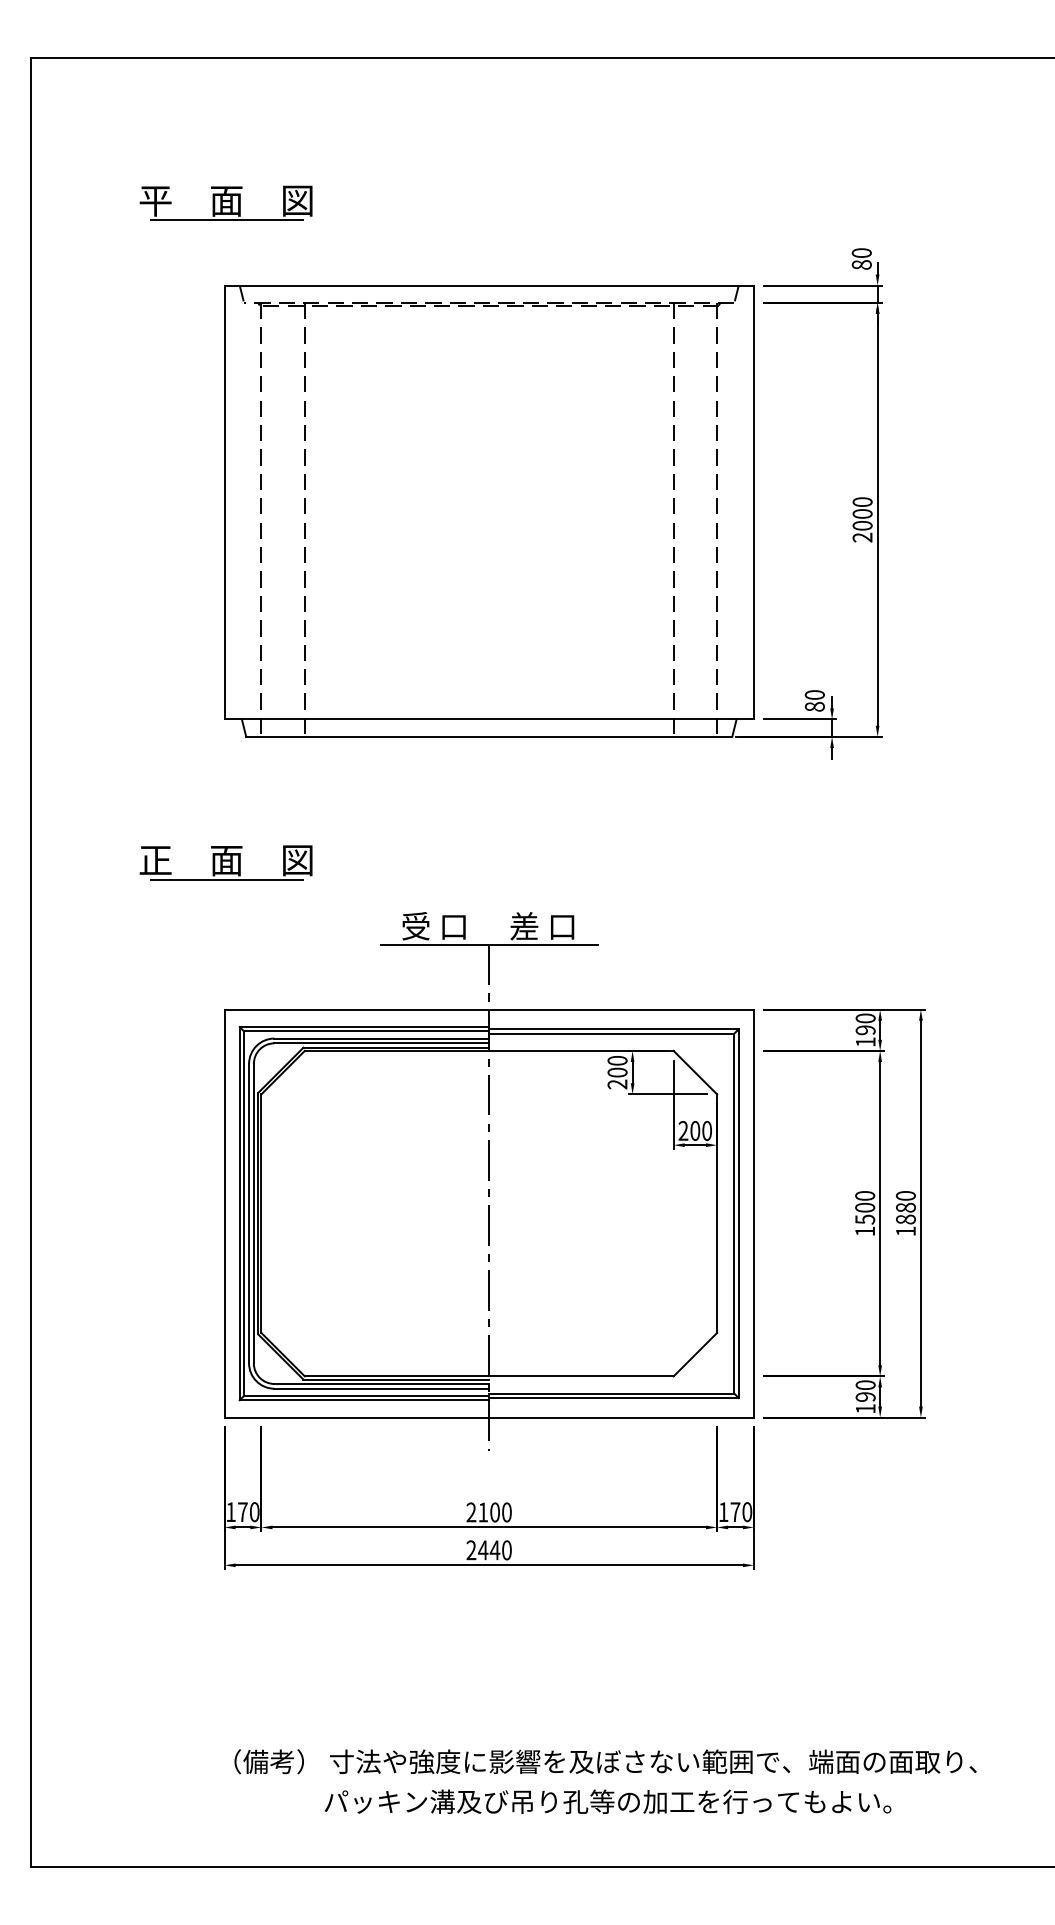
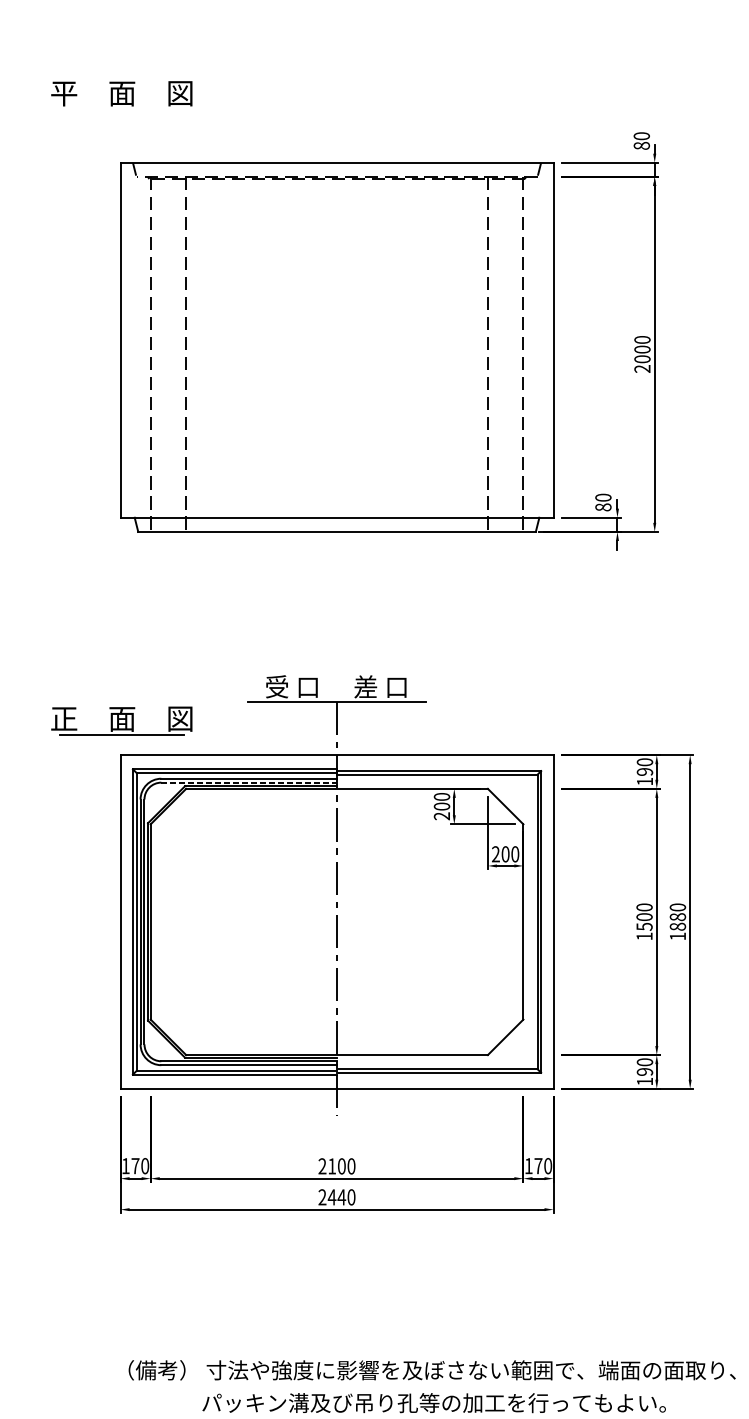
line: (226, 220) -> (122, 109), removed
part: (225, 862) -> (121, 720), moved
line: (382, 1043) -> (249, 782), solid -> dashed

